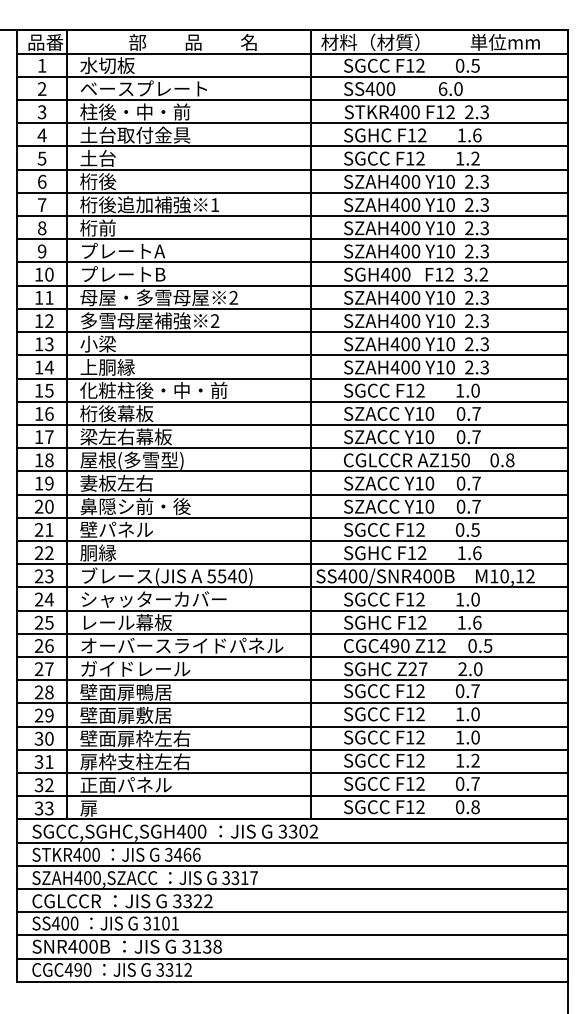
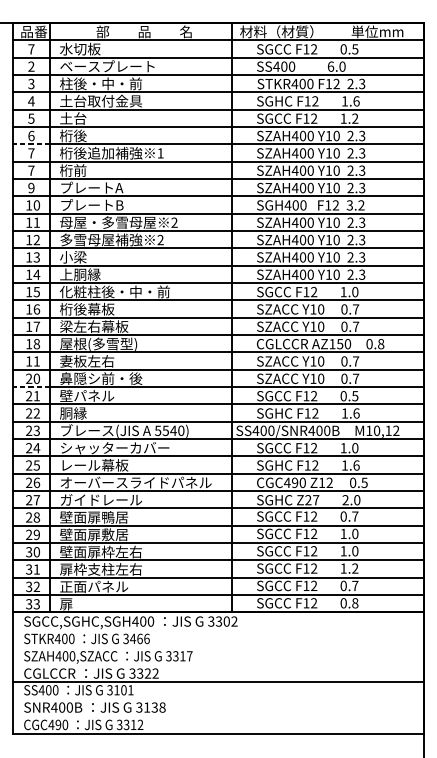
text: (42, 65) -> (31, 49), 1 -> 7
line: (42, 192) -> (31, 144), solid -> dashed
text: (42, 228) -> (31, 170), 8 -> 7
text: (49, 483) -> (36, 361), 19 -> 11
line: (42, 517) -> (31, 386), solid -> dashed
line: (292, 842) -> (218, 629), removed
line: (292, 865) -> (218, 646), removed
line: (292, 889) -> (218, 664), removed
line: (292, 935) -> (218, 699), removed
line: (292, 958) -> (218, 716), removed

